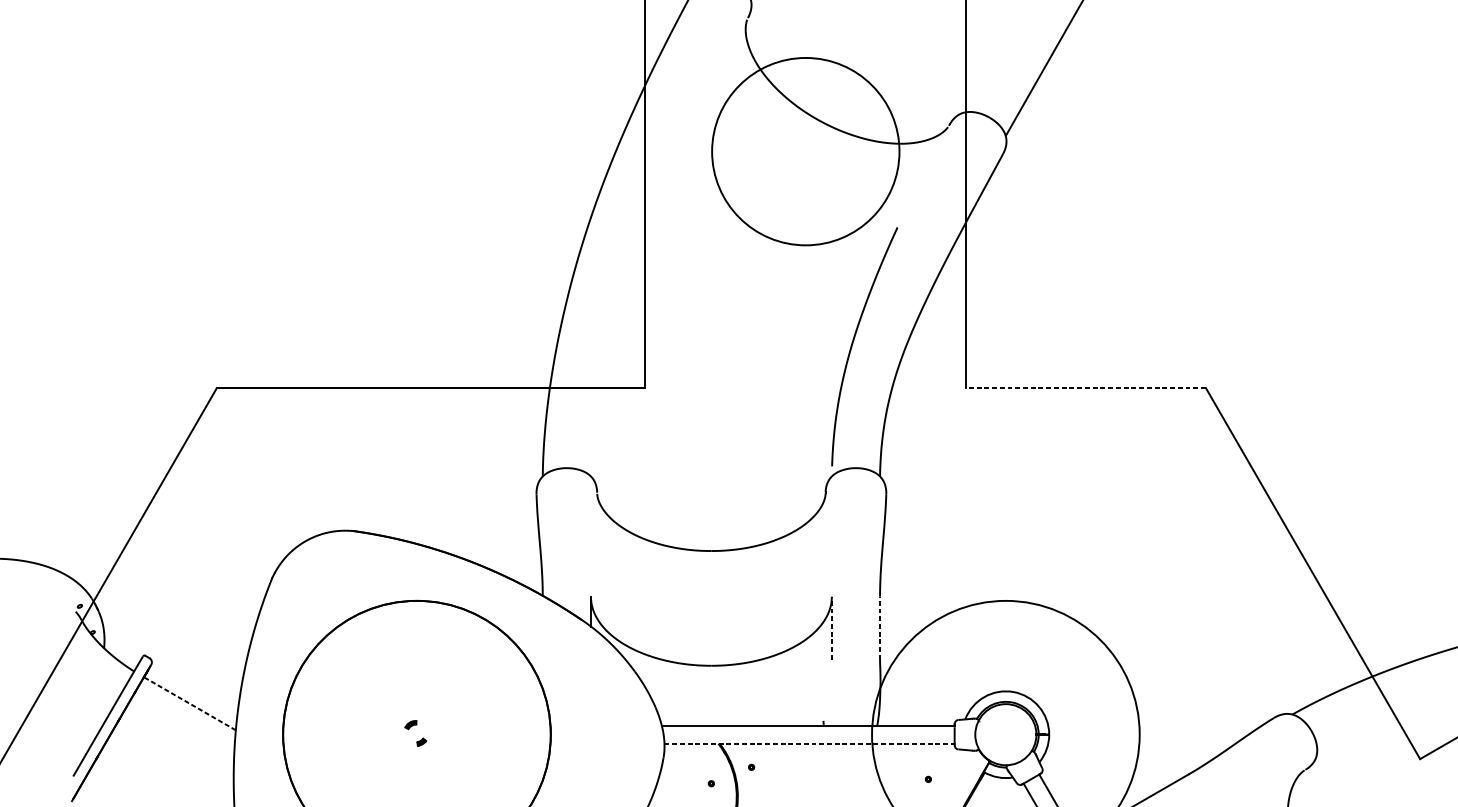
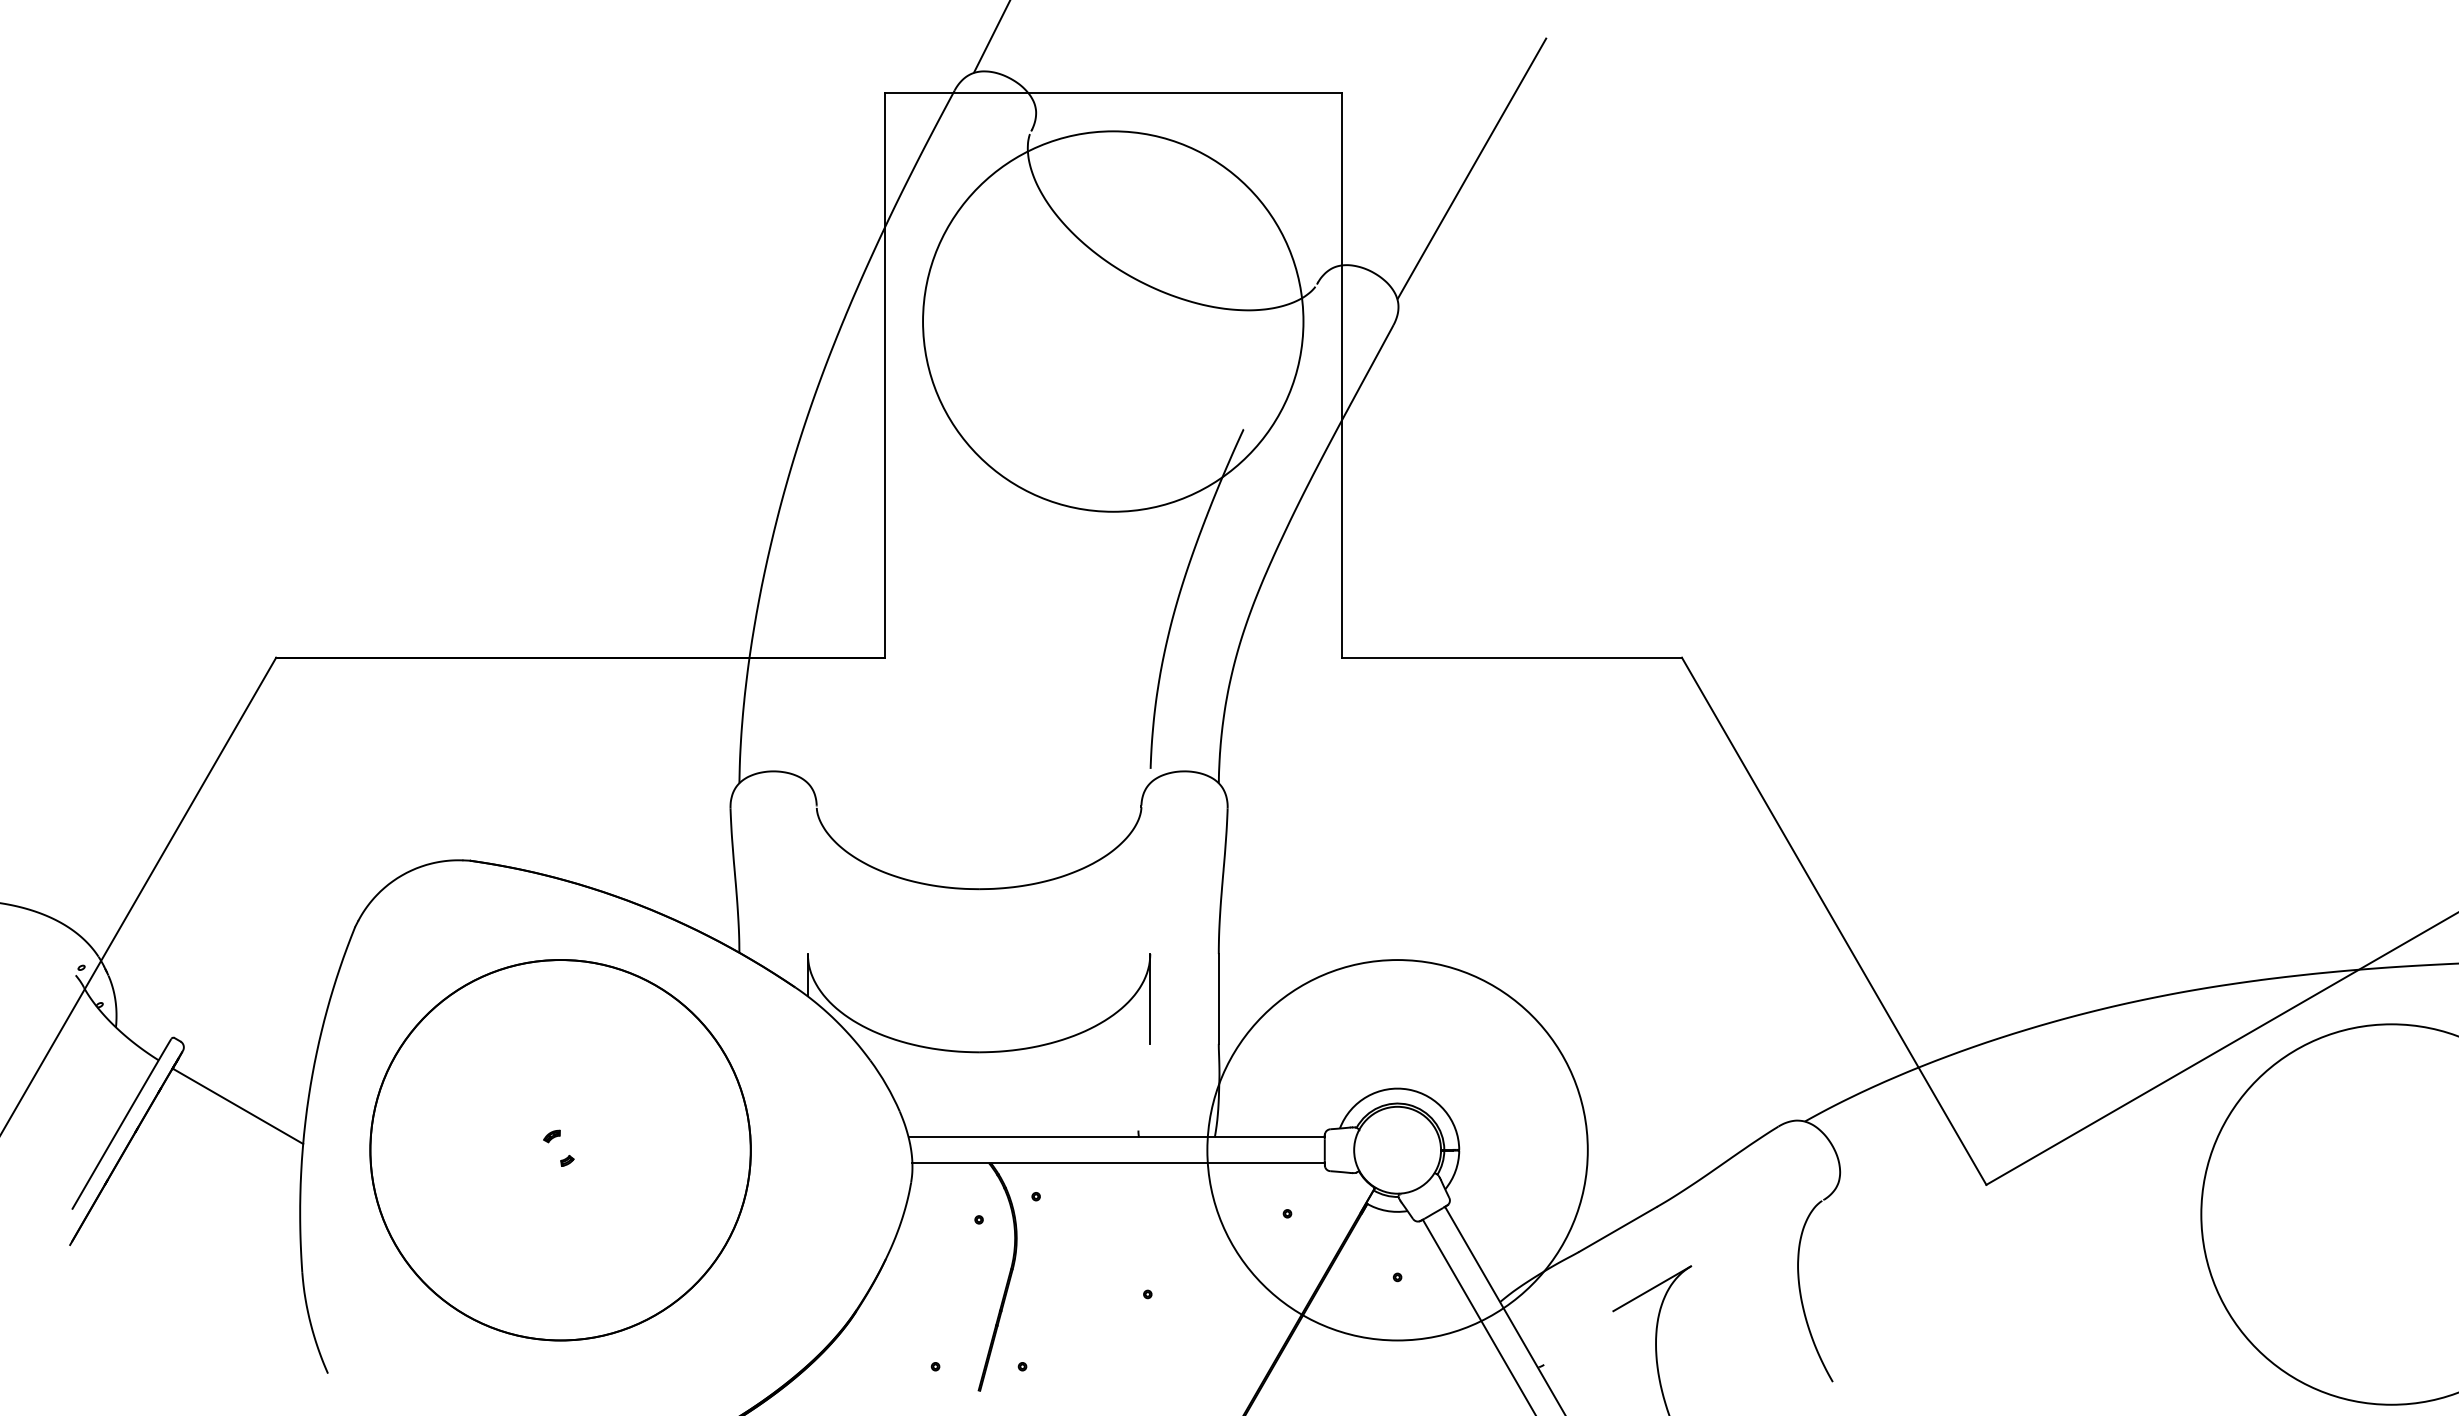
circle: (805, 151) -> (1113, 321), size x1.43
line: (1086, 388) -> (1511, 657), dashed -> solid
line: (832, 627) -> (1150, 998), dashed -> solid
line: (879, 627) -> (1218, 998), dashed -> solid
line: (190, 703) -> (238, 1106), dashed -> solid
line: (810, 744) -> (1119, 1163), dashed -> solid

